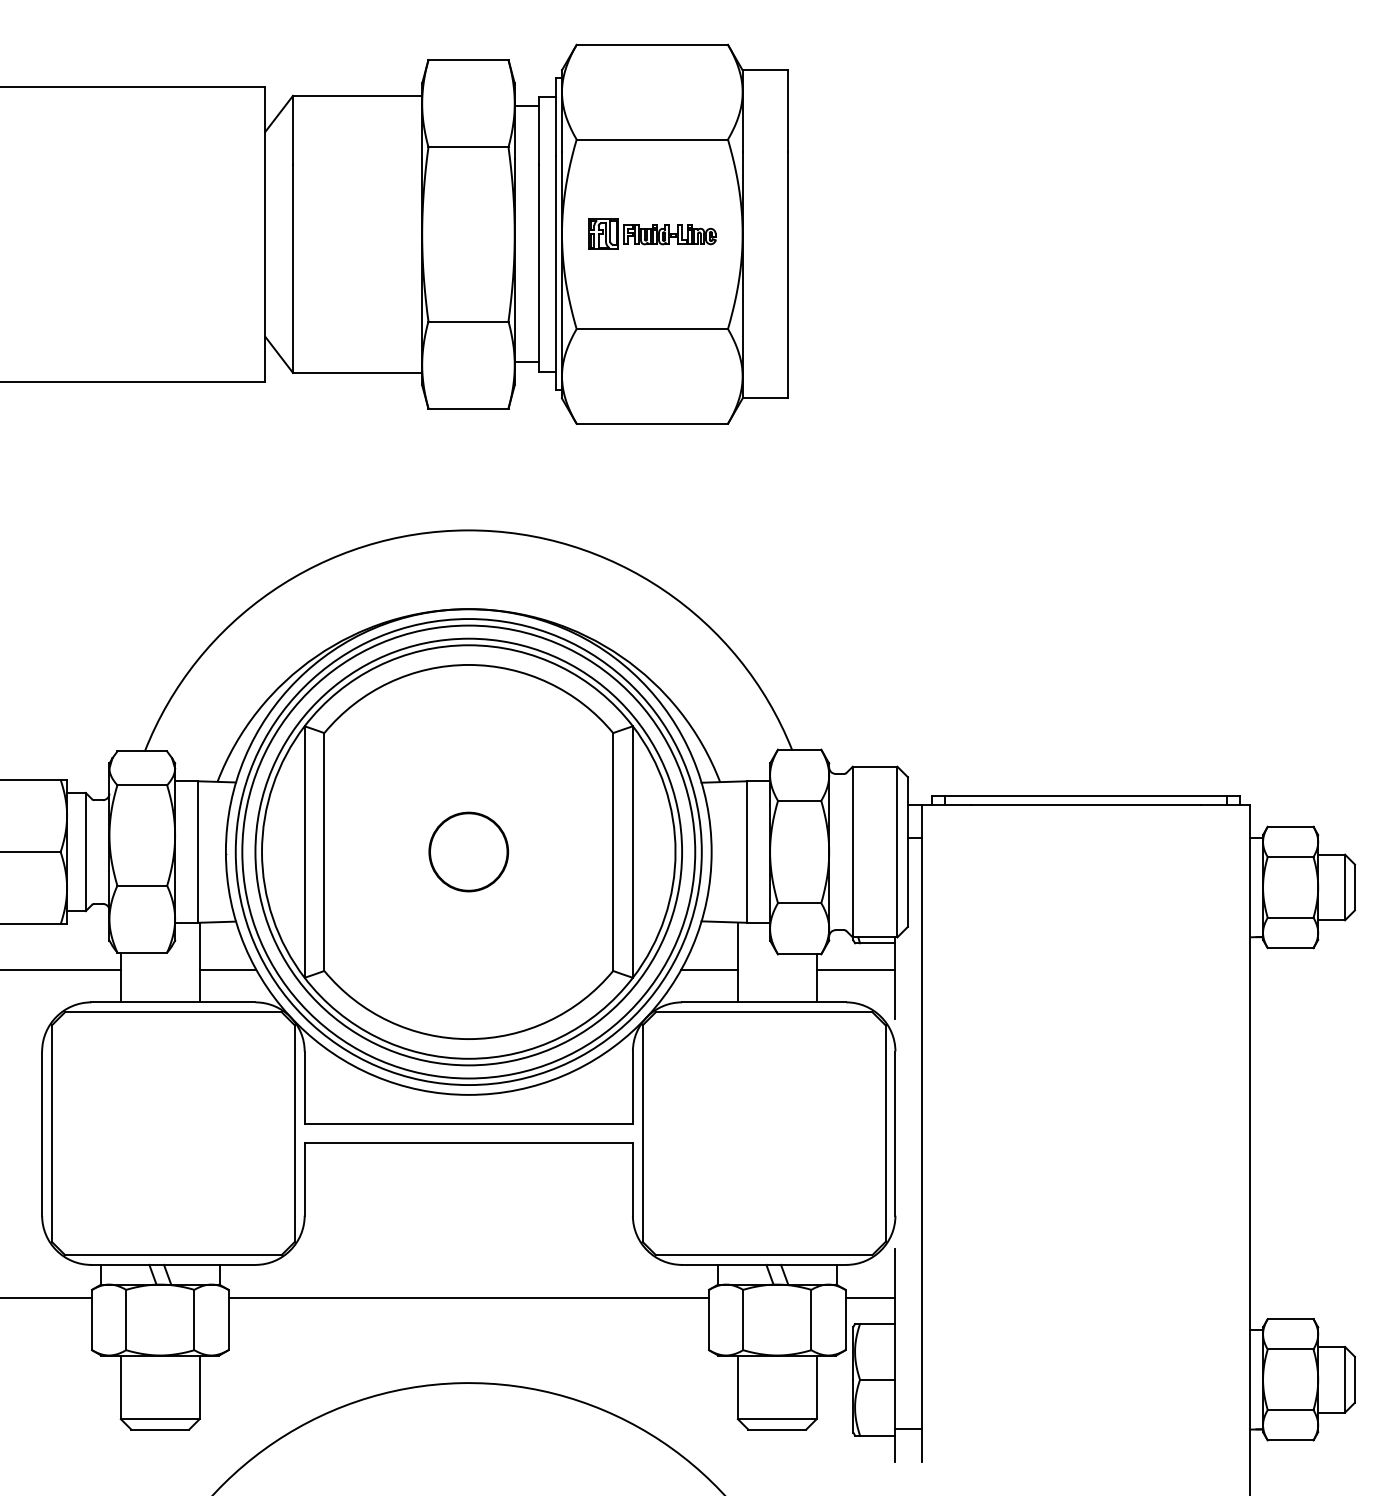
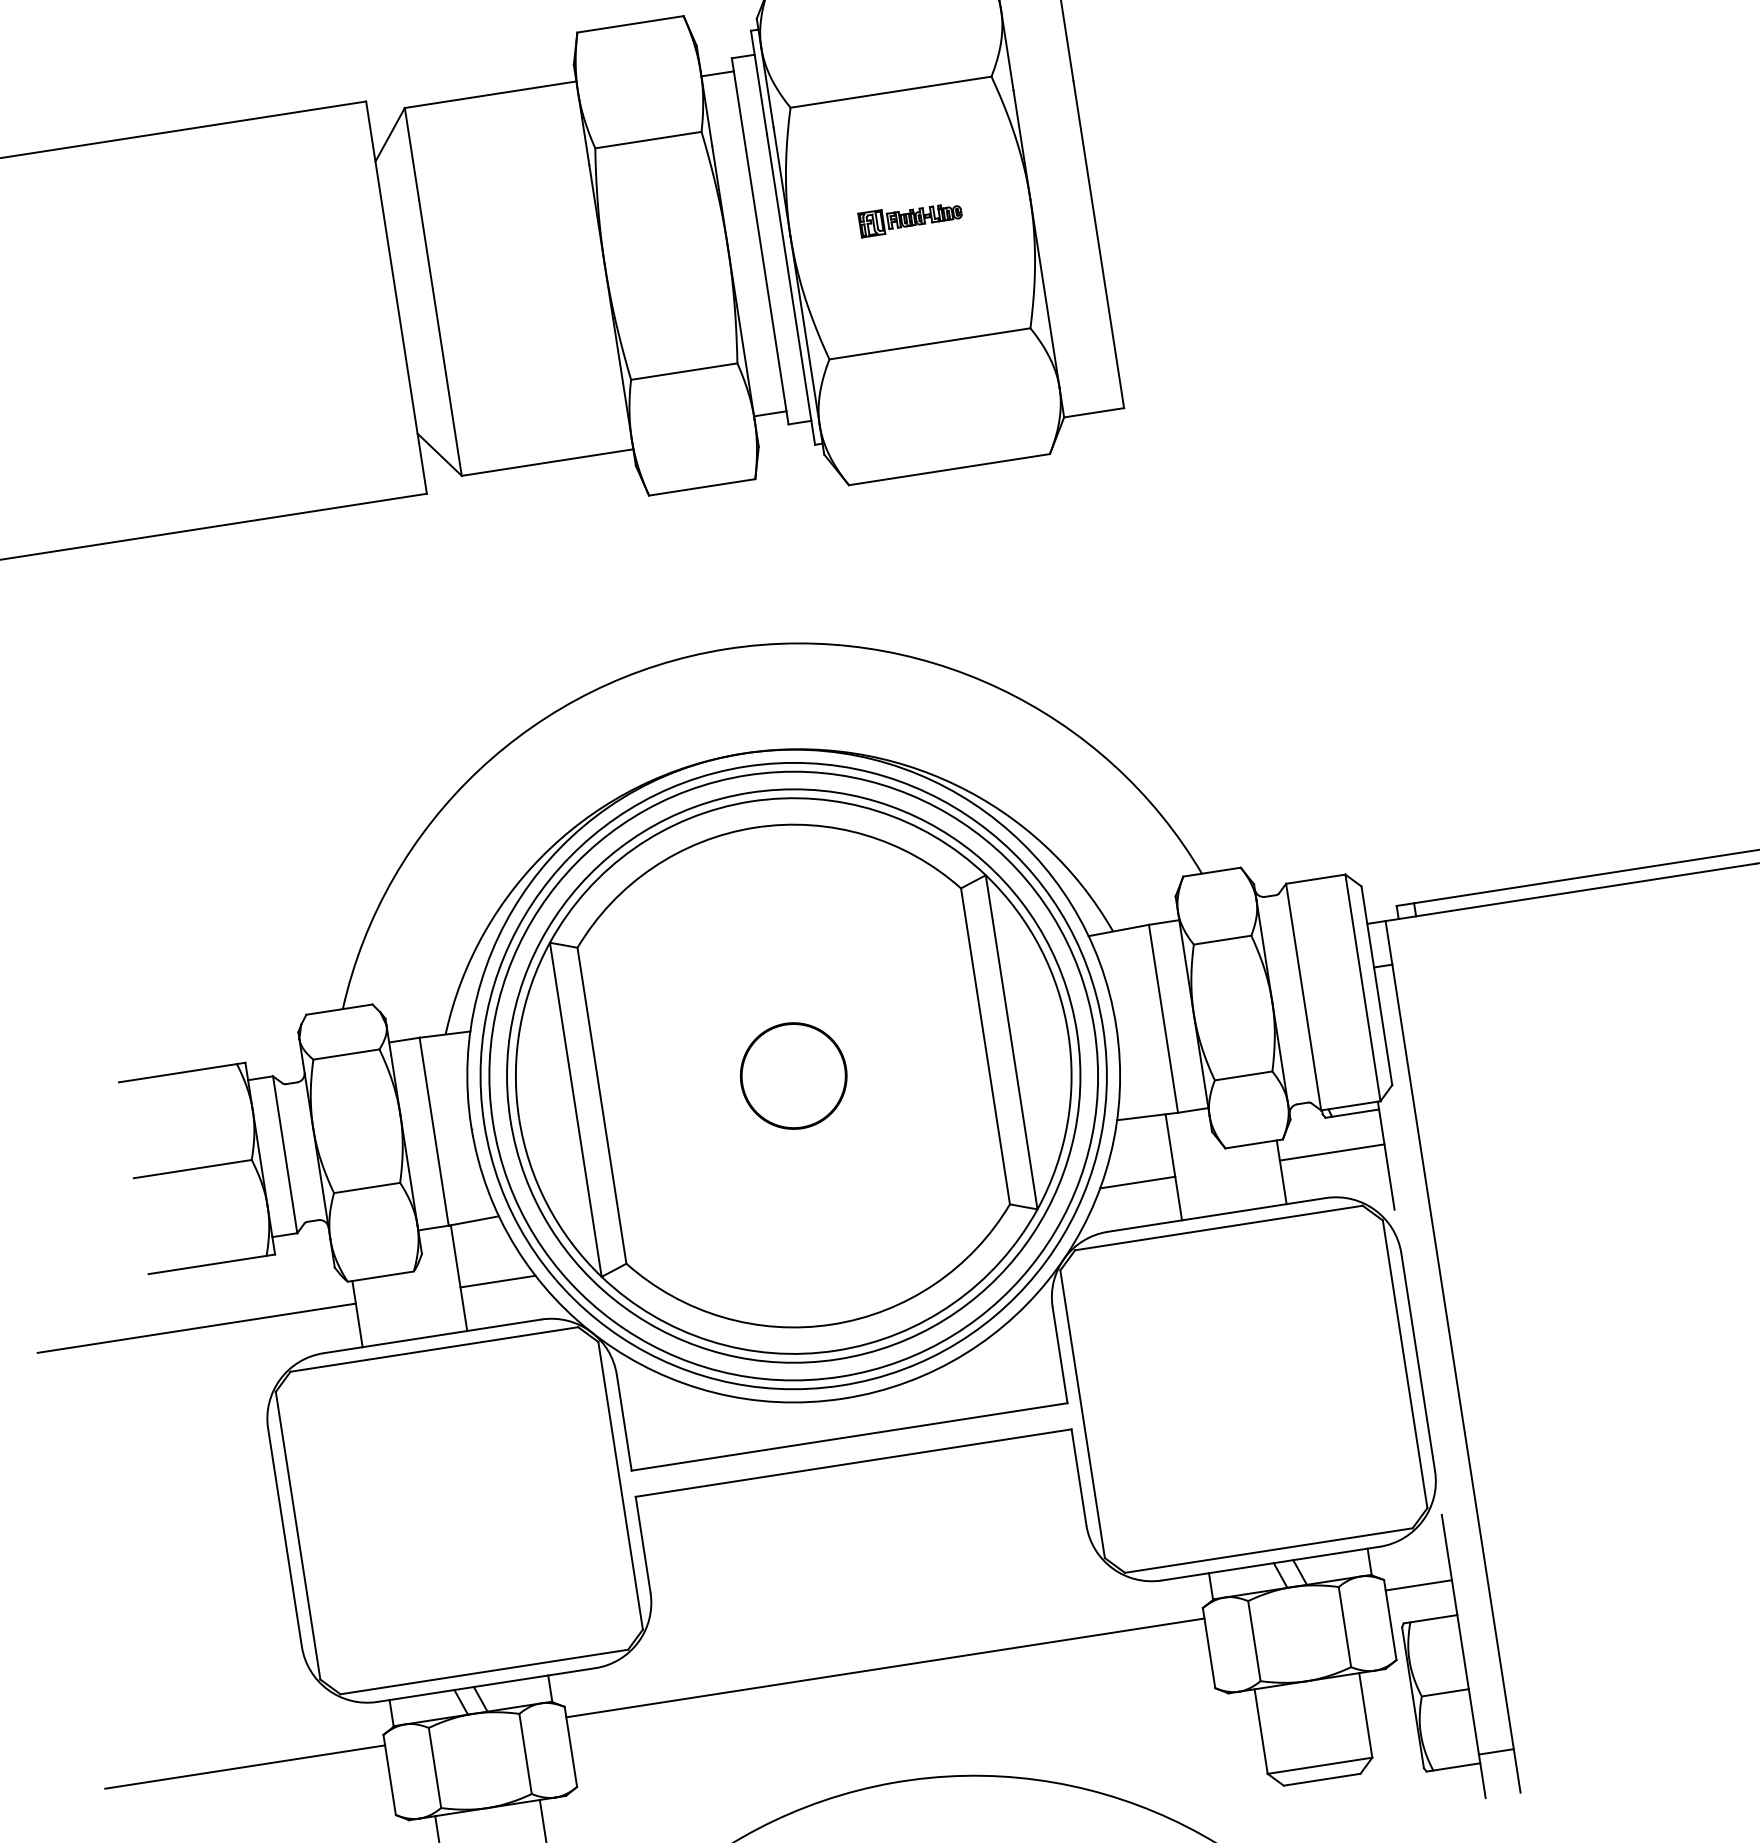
part: (652, 233) -> (910, 216), size x0.6

